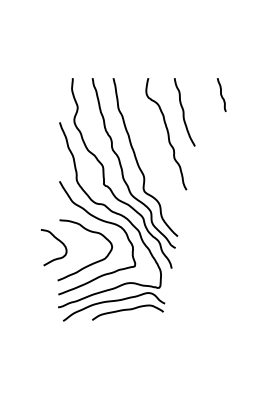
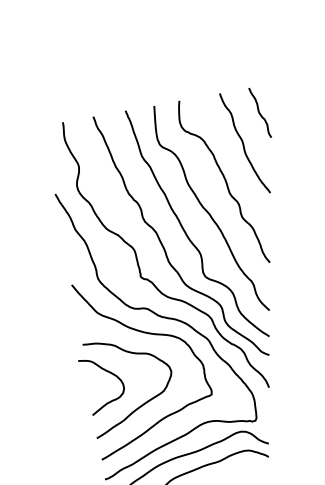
curve: (221, 95) -> (259, 113), moved
curve: (153, 149) -> (207, 209), added
curve: (57, 240) -> (106, 372), moved

